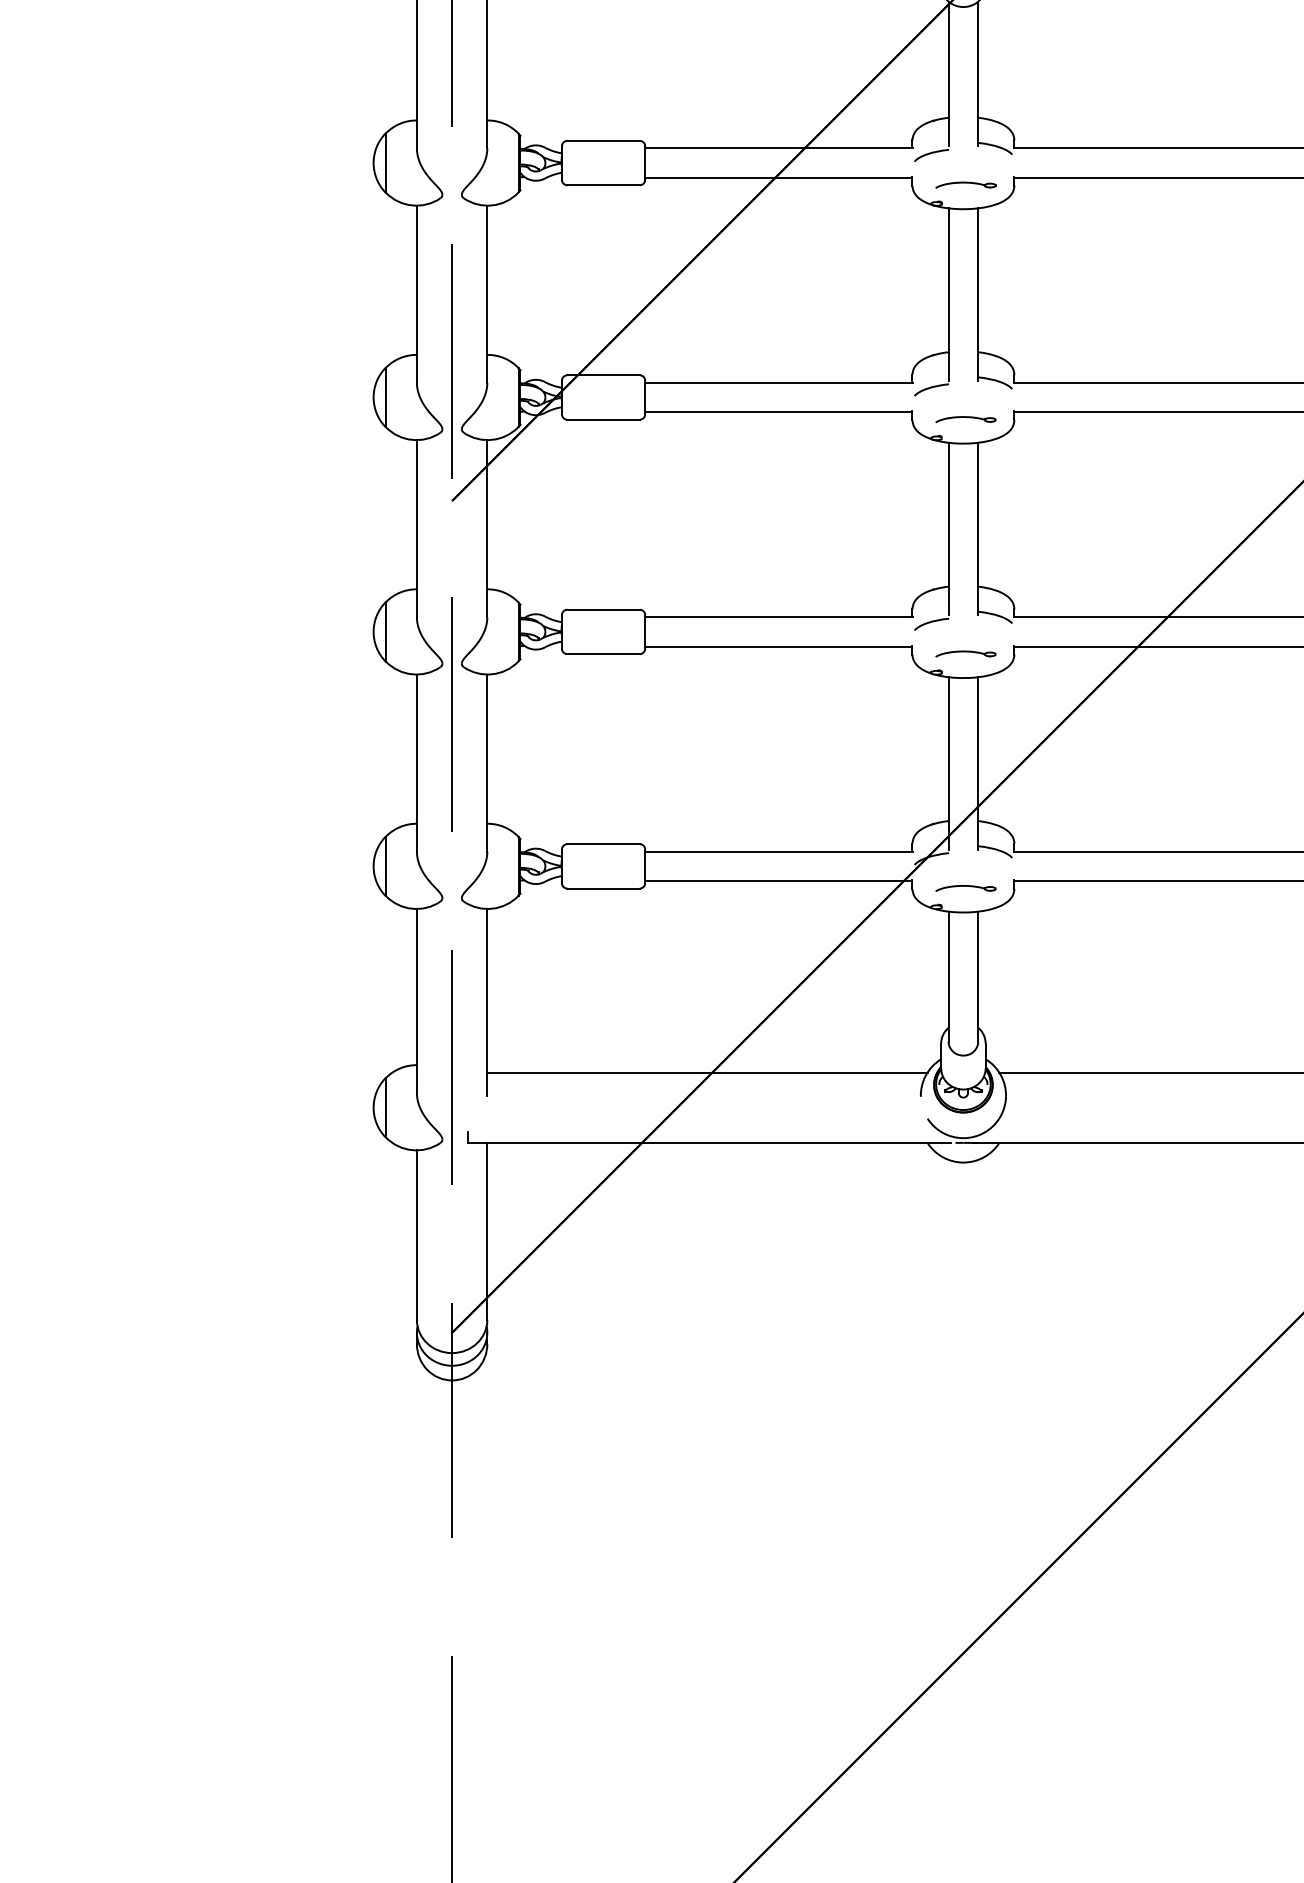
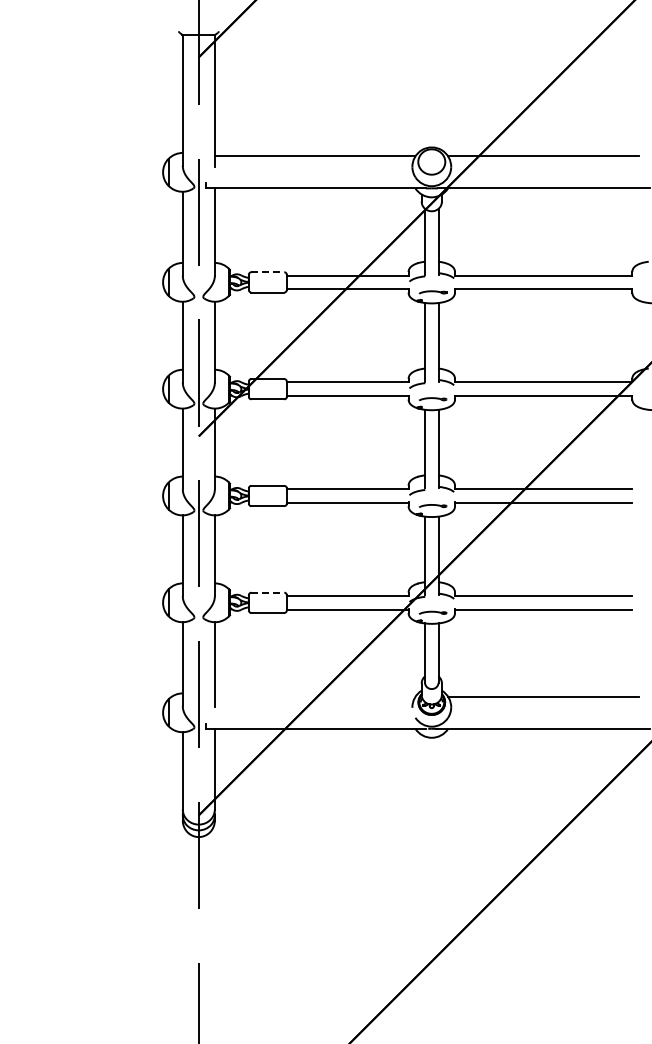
line: (605, 141) -> (268, 272), solid -> dashed
line: (605, 843) -> (268, 592), solid -> dashed
line: (705, 1071) -> (314, 696), removed

